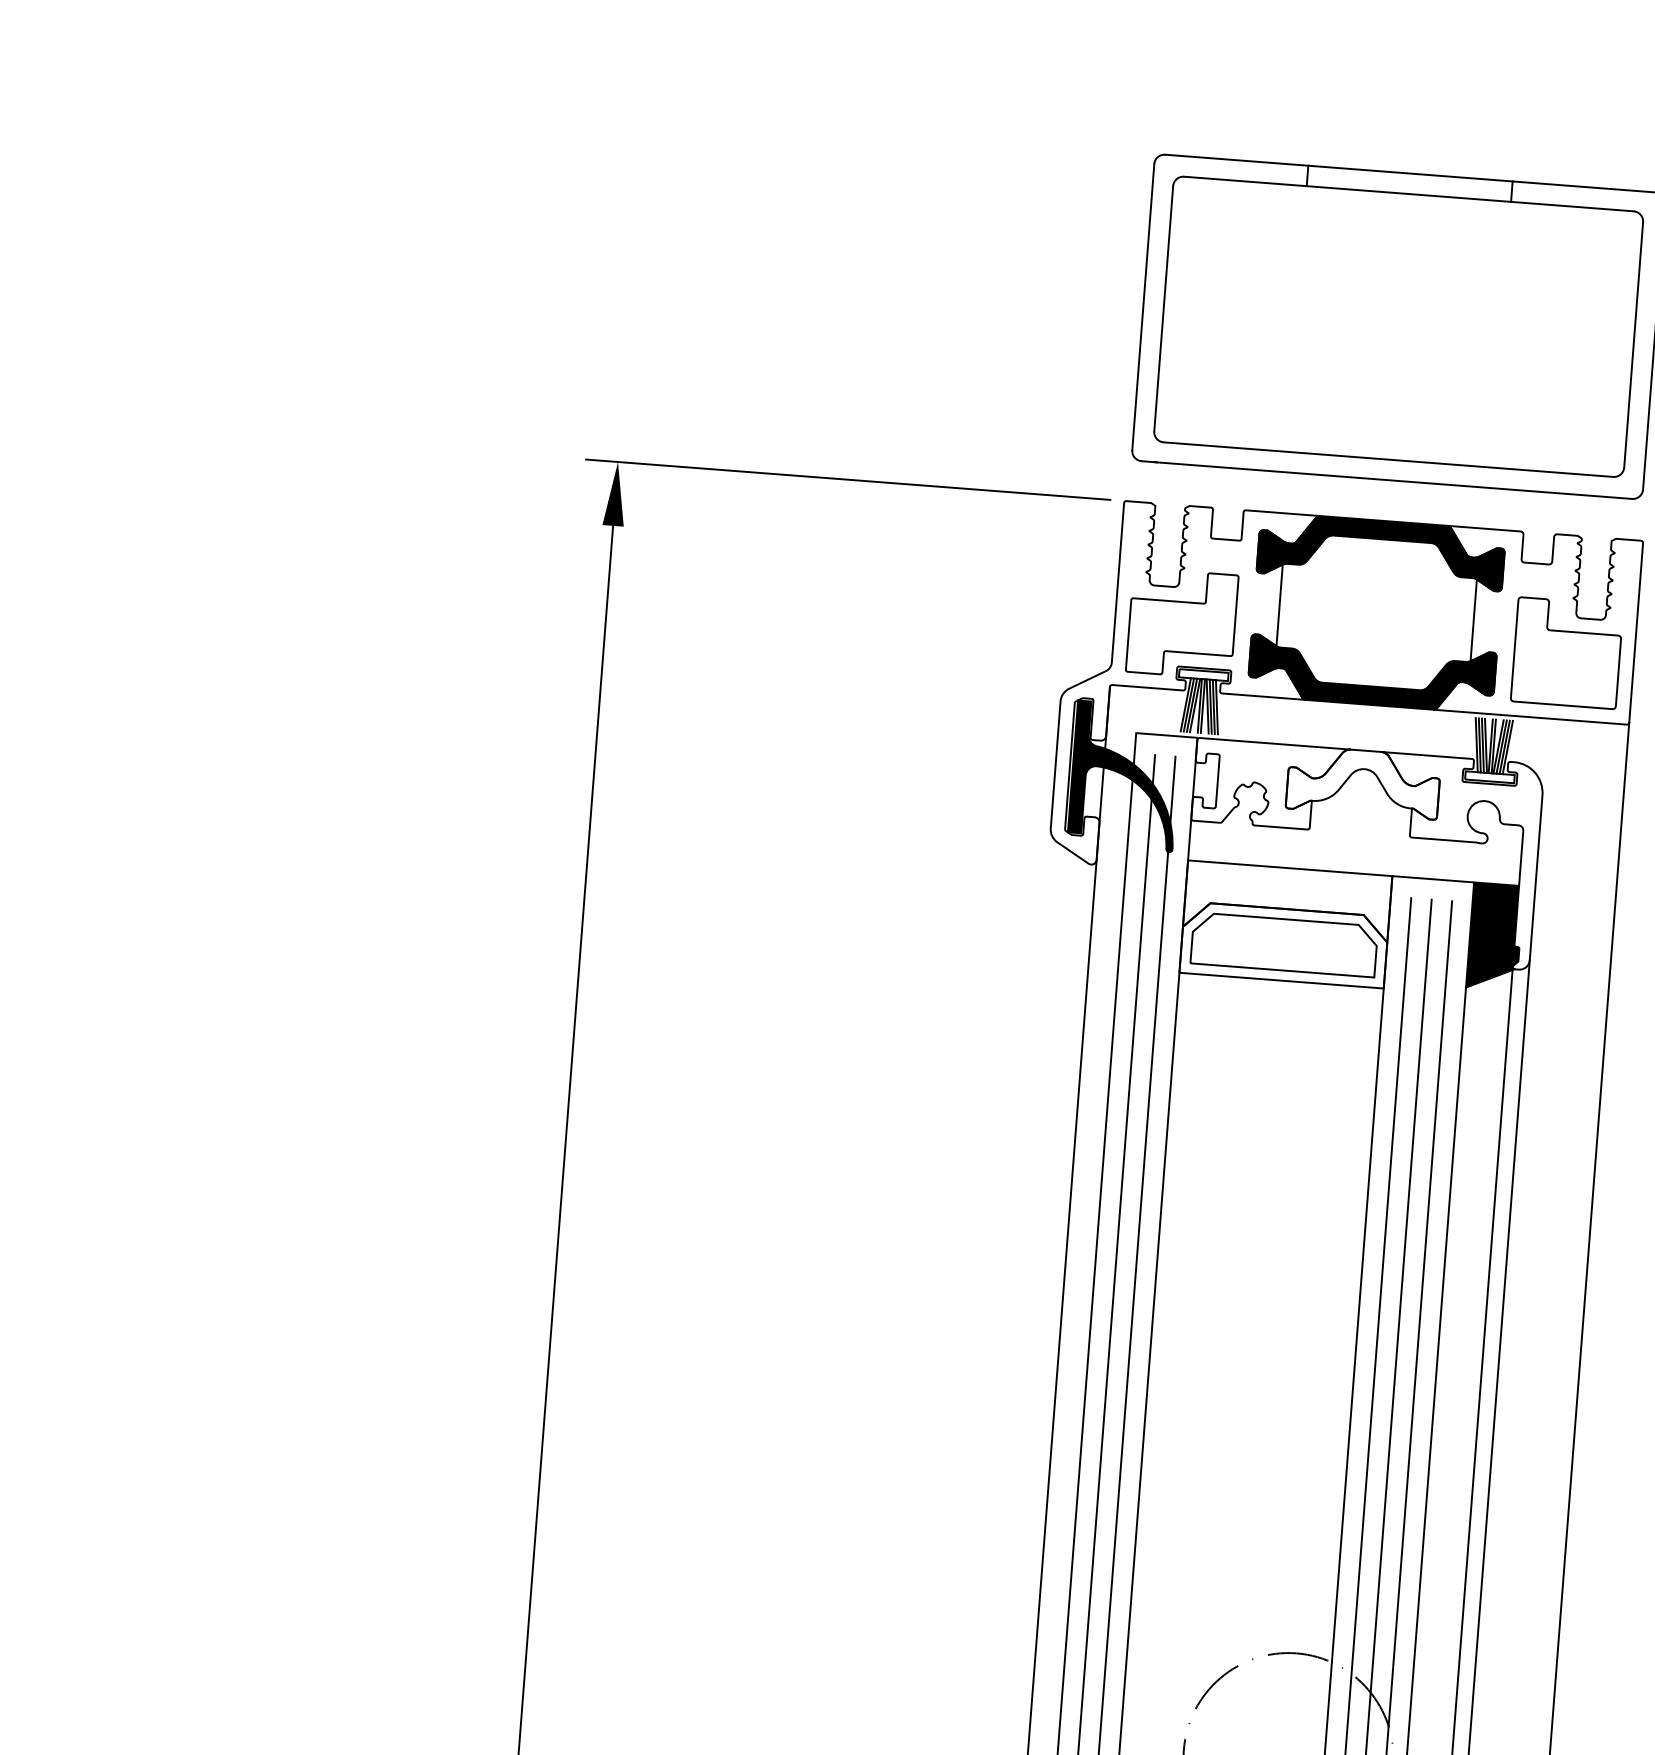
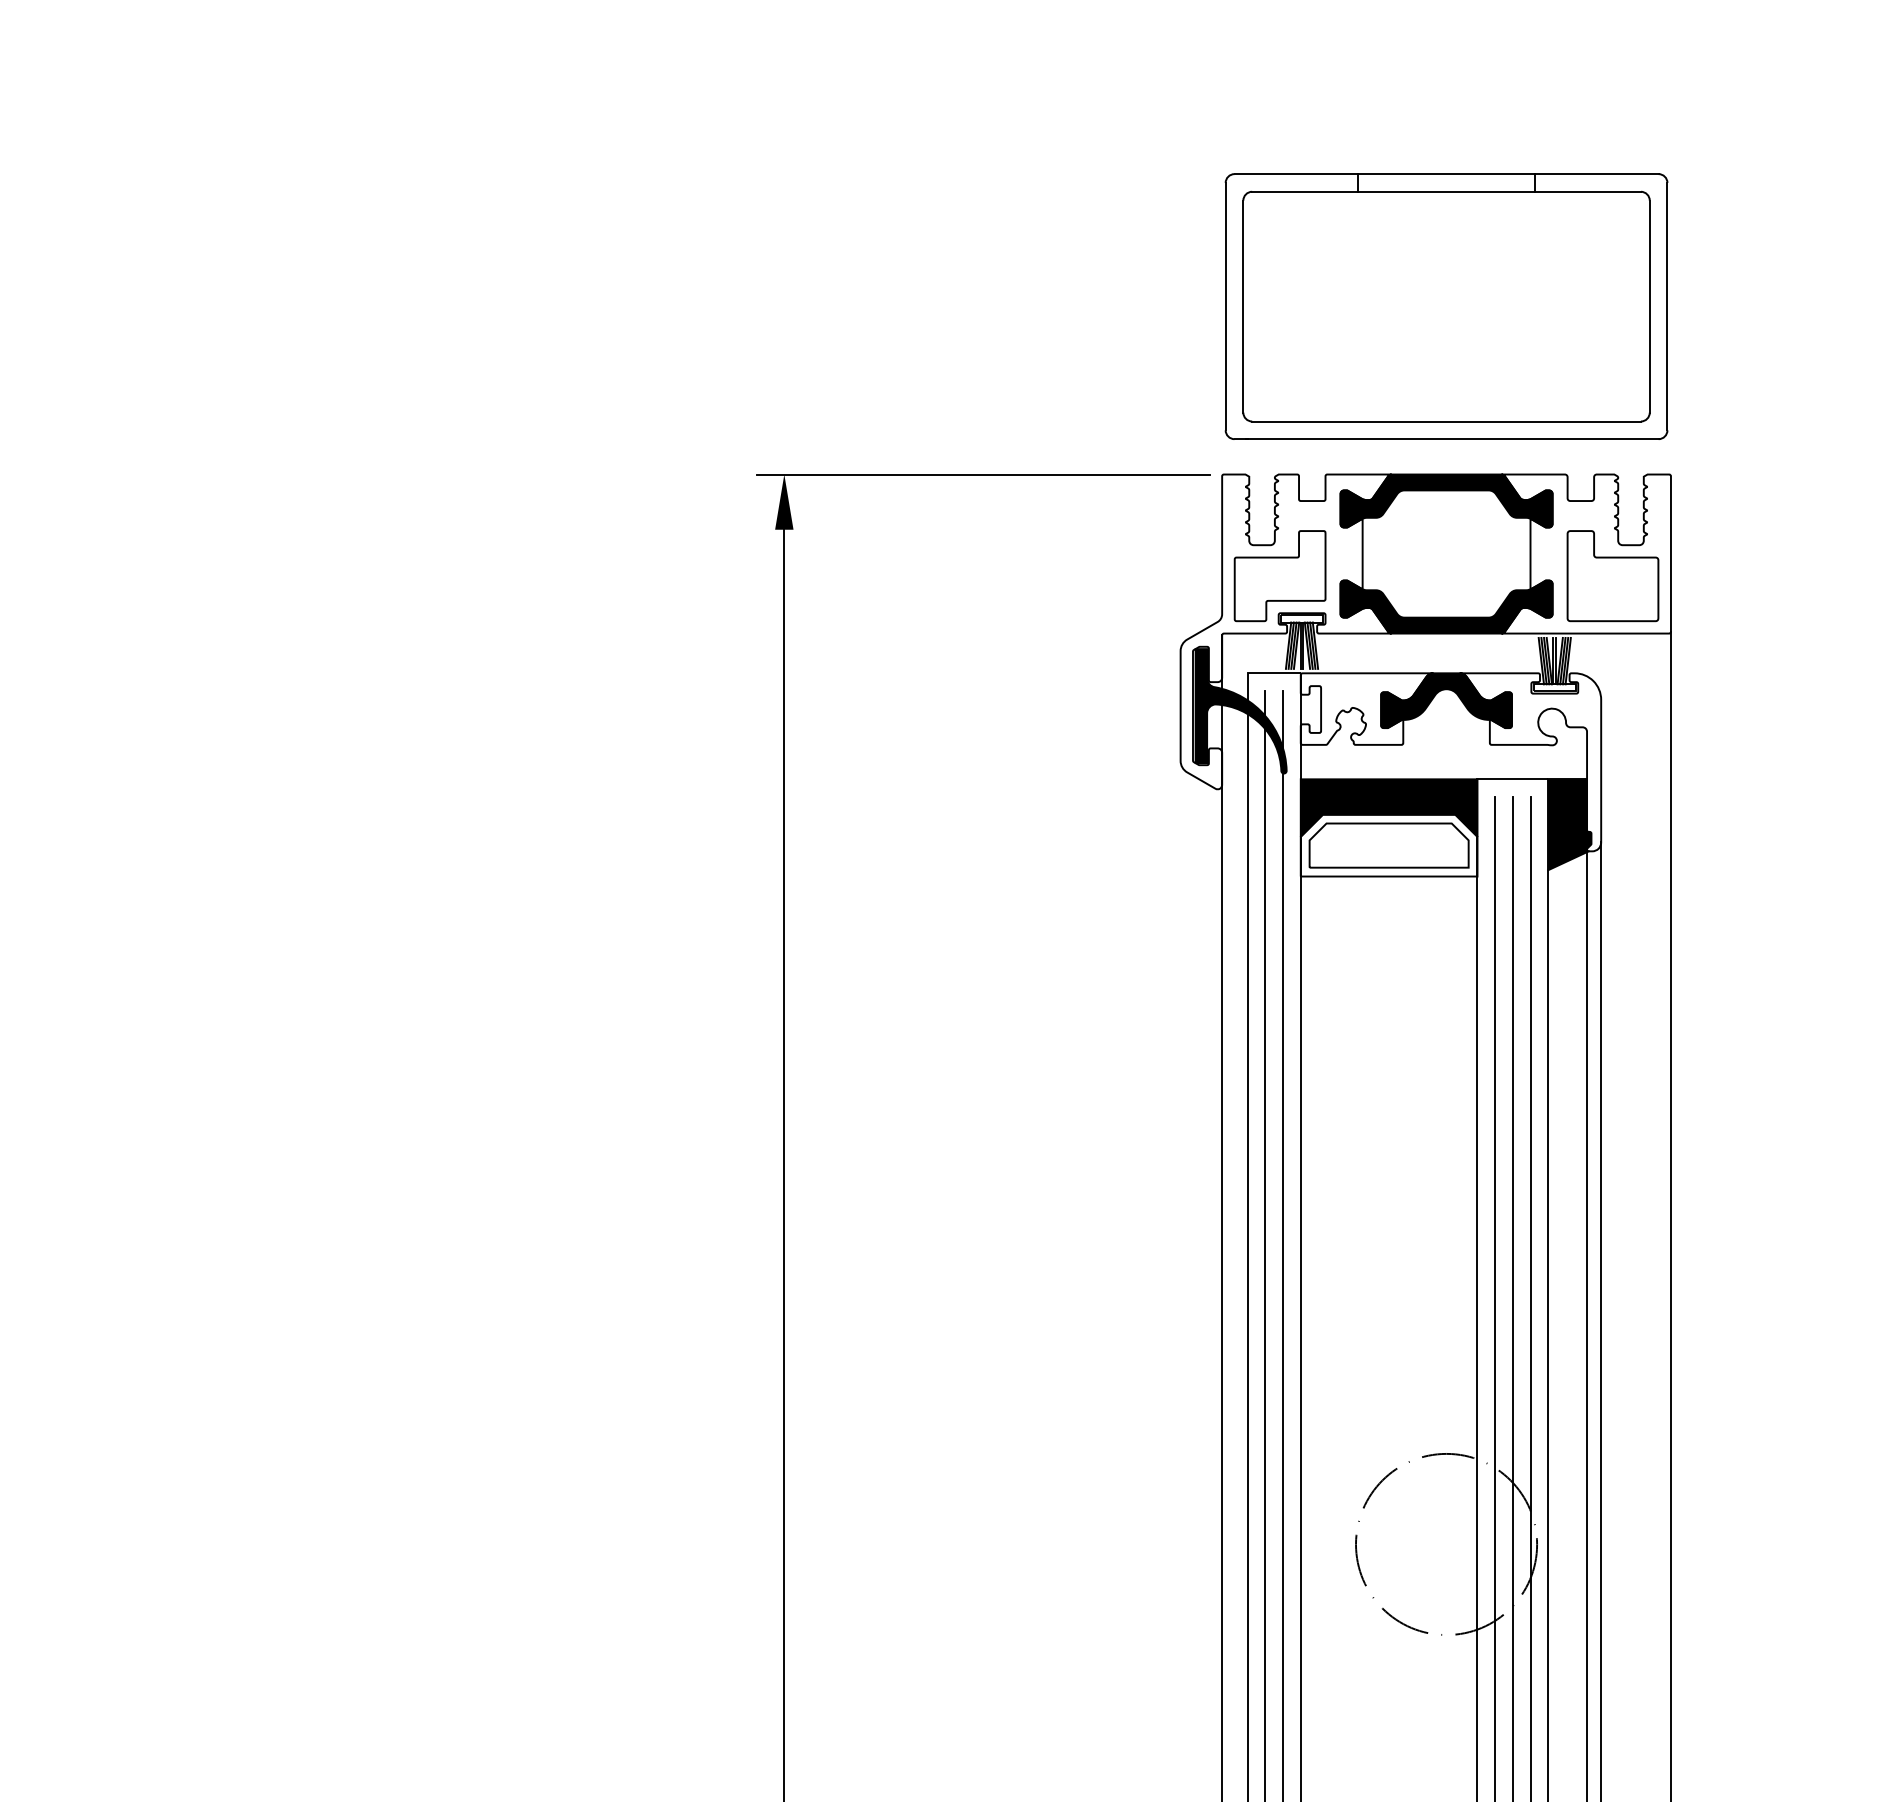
fill: (1363, 782) -> (1446, 700), added
fill: (1286, 900) -> (1388, 807), added

